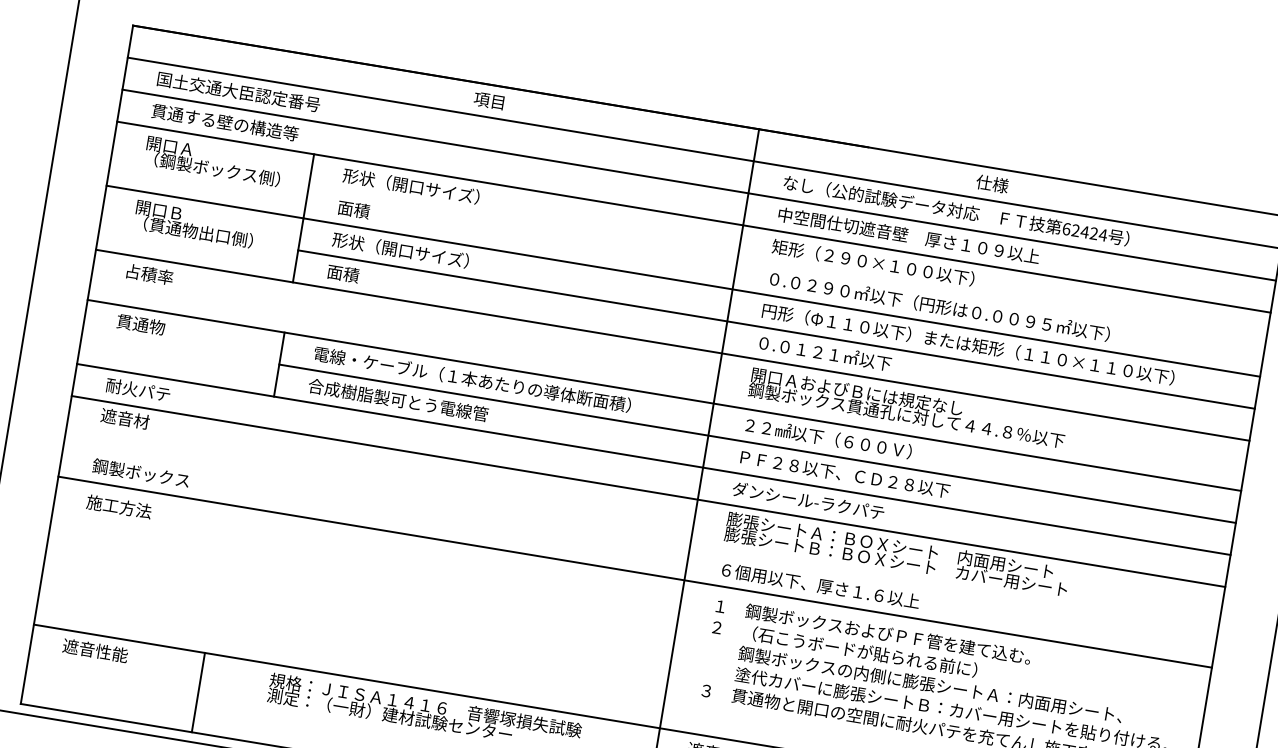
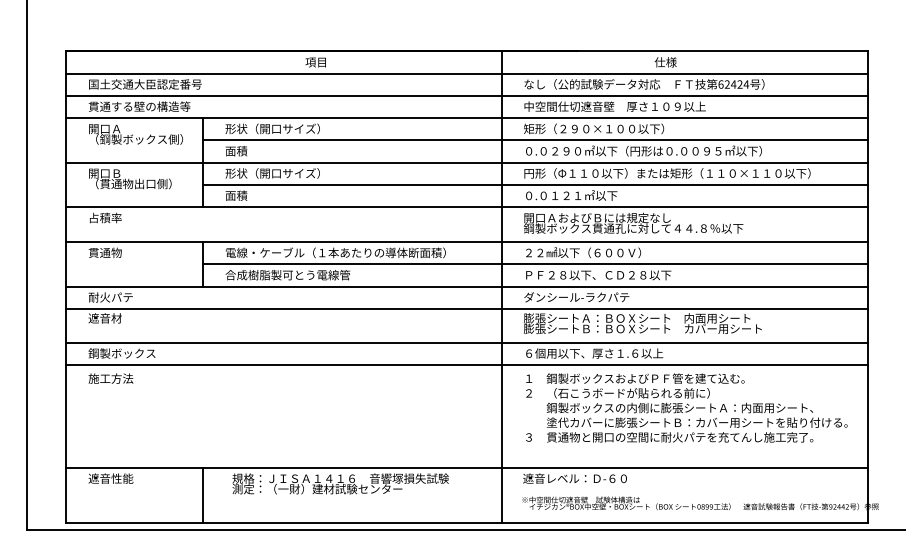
line: (786, 265) -> (535, 140), added
line: (640, 539) -> (467, 342), added
line: (198, 692) -> (203, 495), moved

